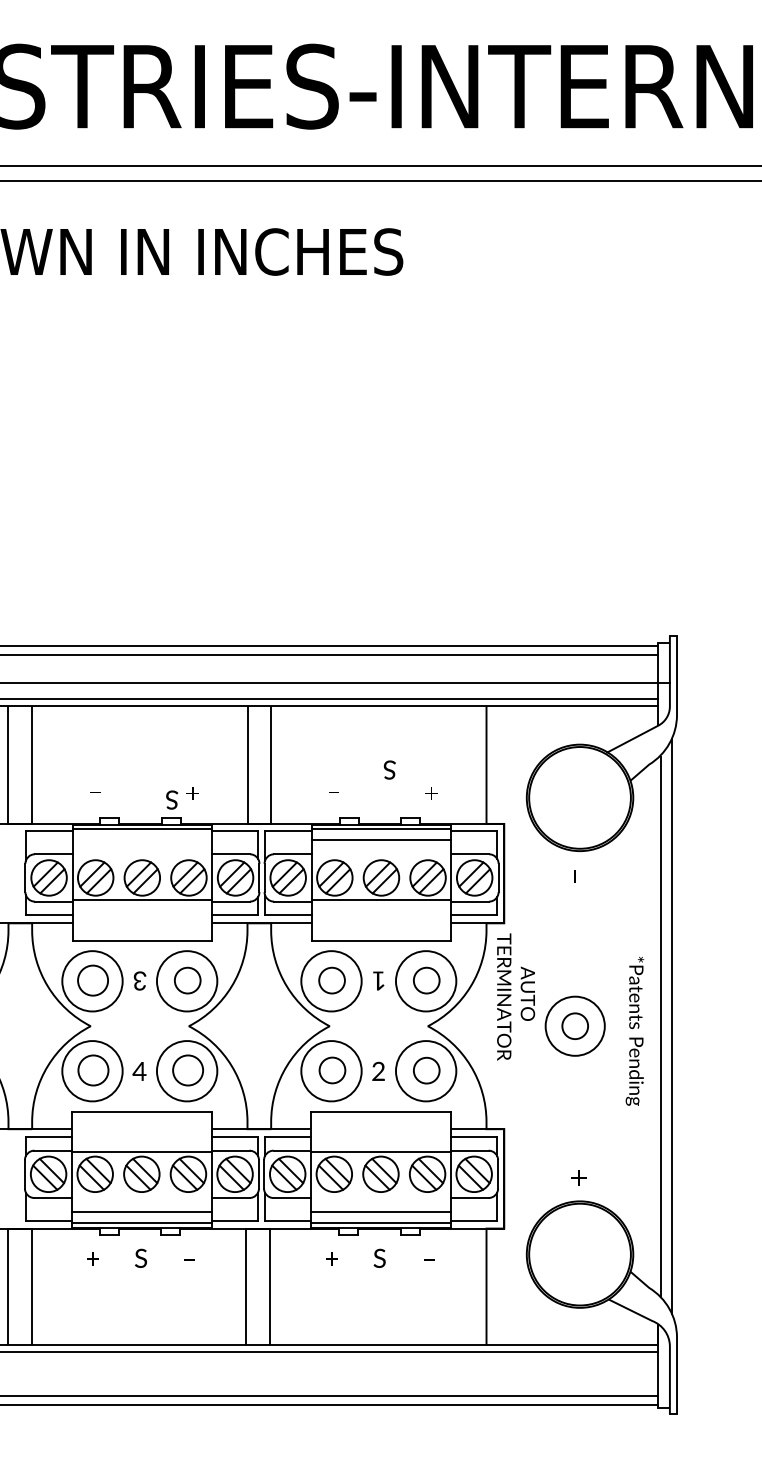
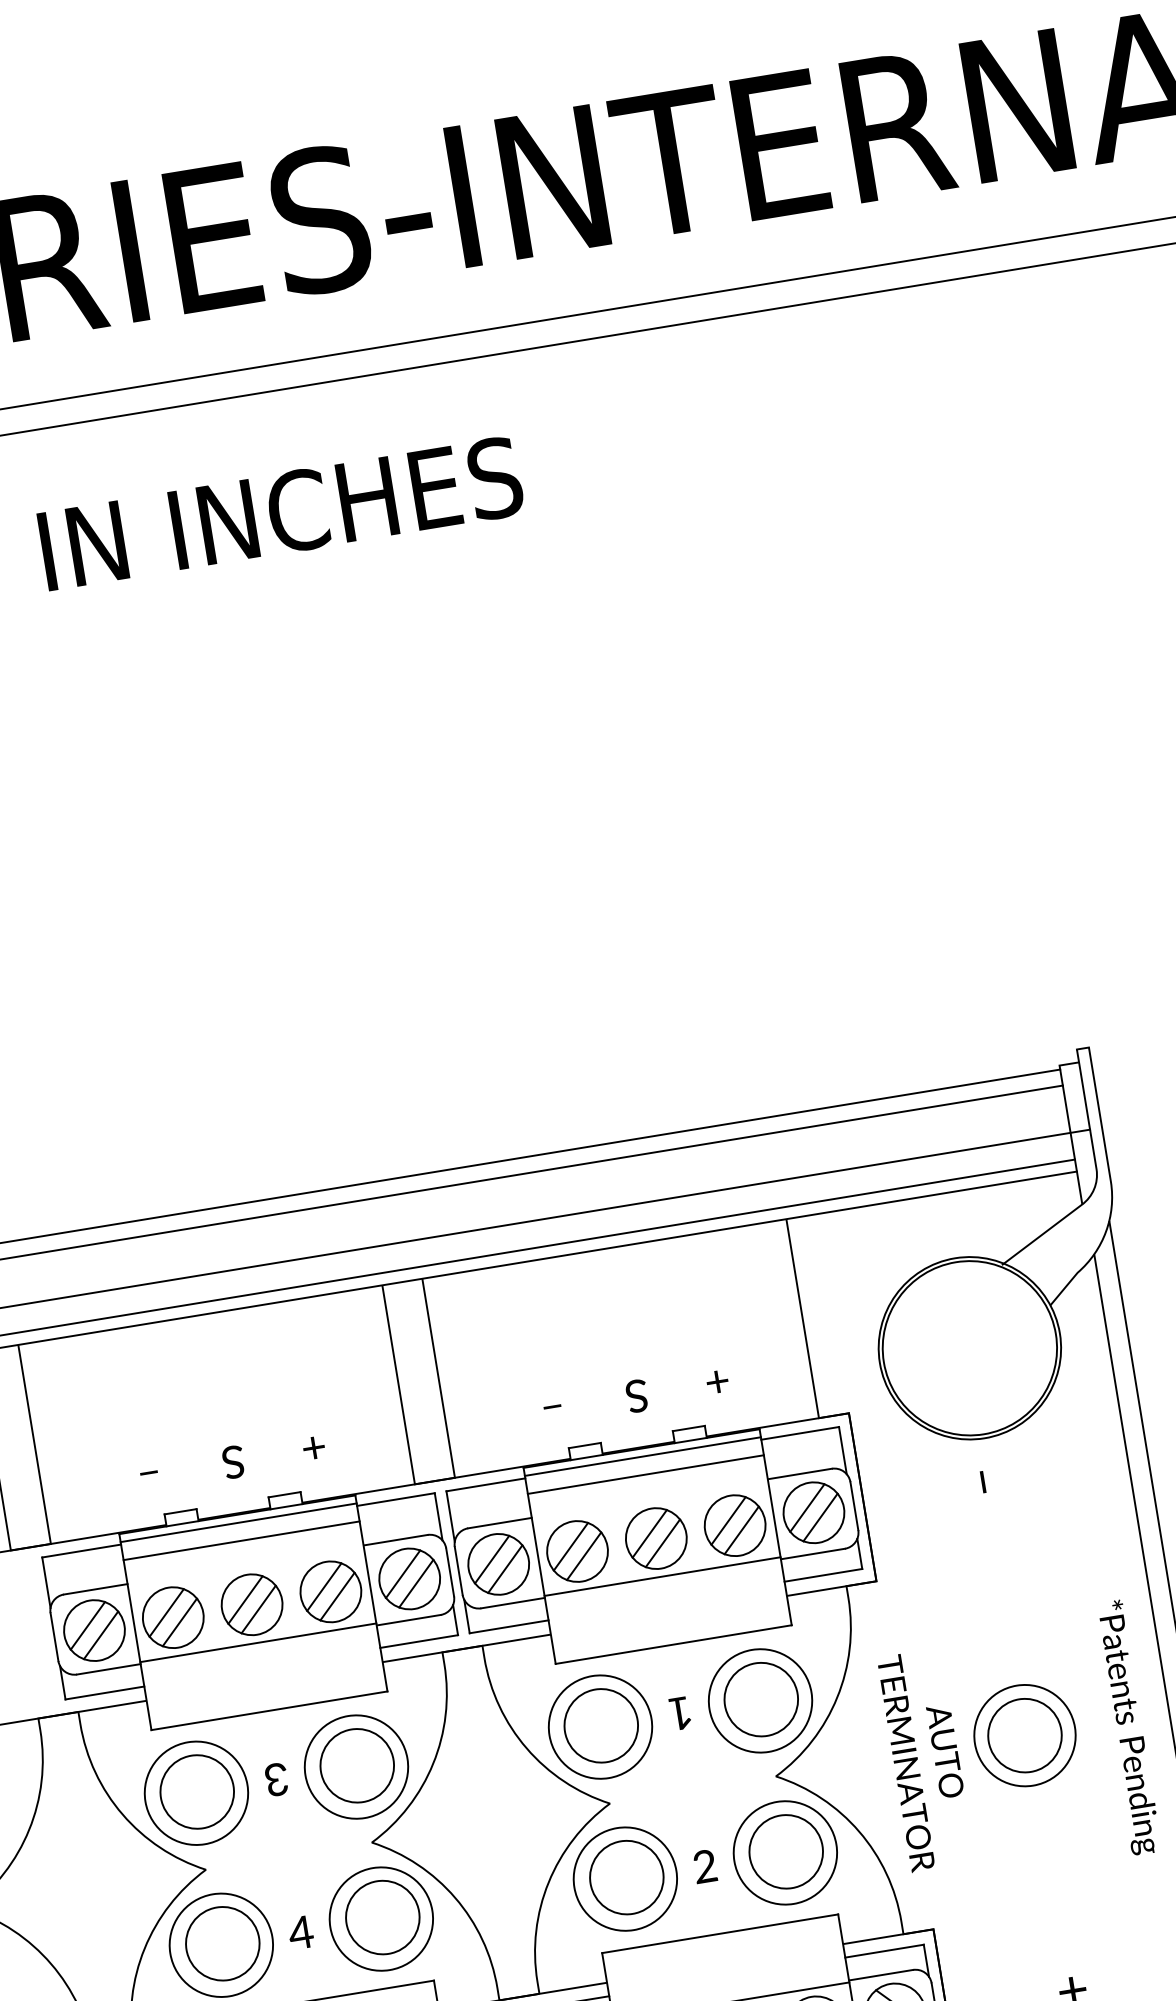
text: (389, 769) -> (636, 1395), moved
text: (171, 799) -> (232, 1461), moved
line: (142, 840) -> (242, 1541), added
circle: (92, 980) -> (196, 1791), size x1.43
circle: (187, 980) -> (356, 1765), size x1.67
circle: (331, 980) -> (600, 1725), size x1.67
circle: (426, 980) -> (760, 1699), size x1.67
text: (516, 996) -> (926, 1759), moved
circle: (574, 1025) -> (1023, 1734), size x1.67
circle: (93, 1070) -> (222, 1943), size x1.43
circle: (187, 1070) -> (381, 1917), size x1.43
circle: (332, 1070) -> (626, 1877), size x1.67
circle: (426, 1070) -> (785, 1851), size x1.67

